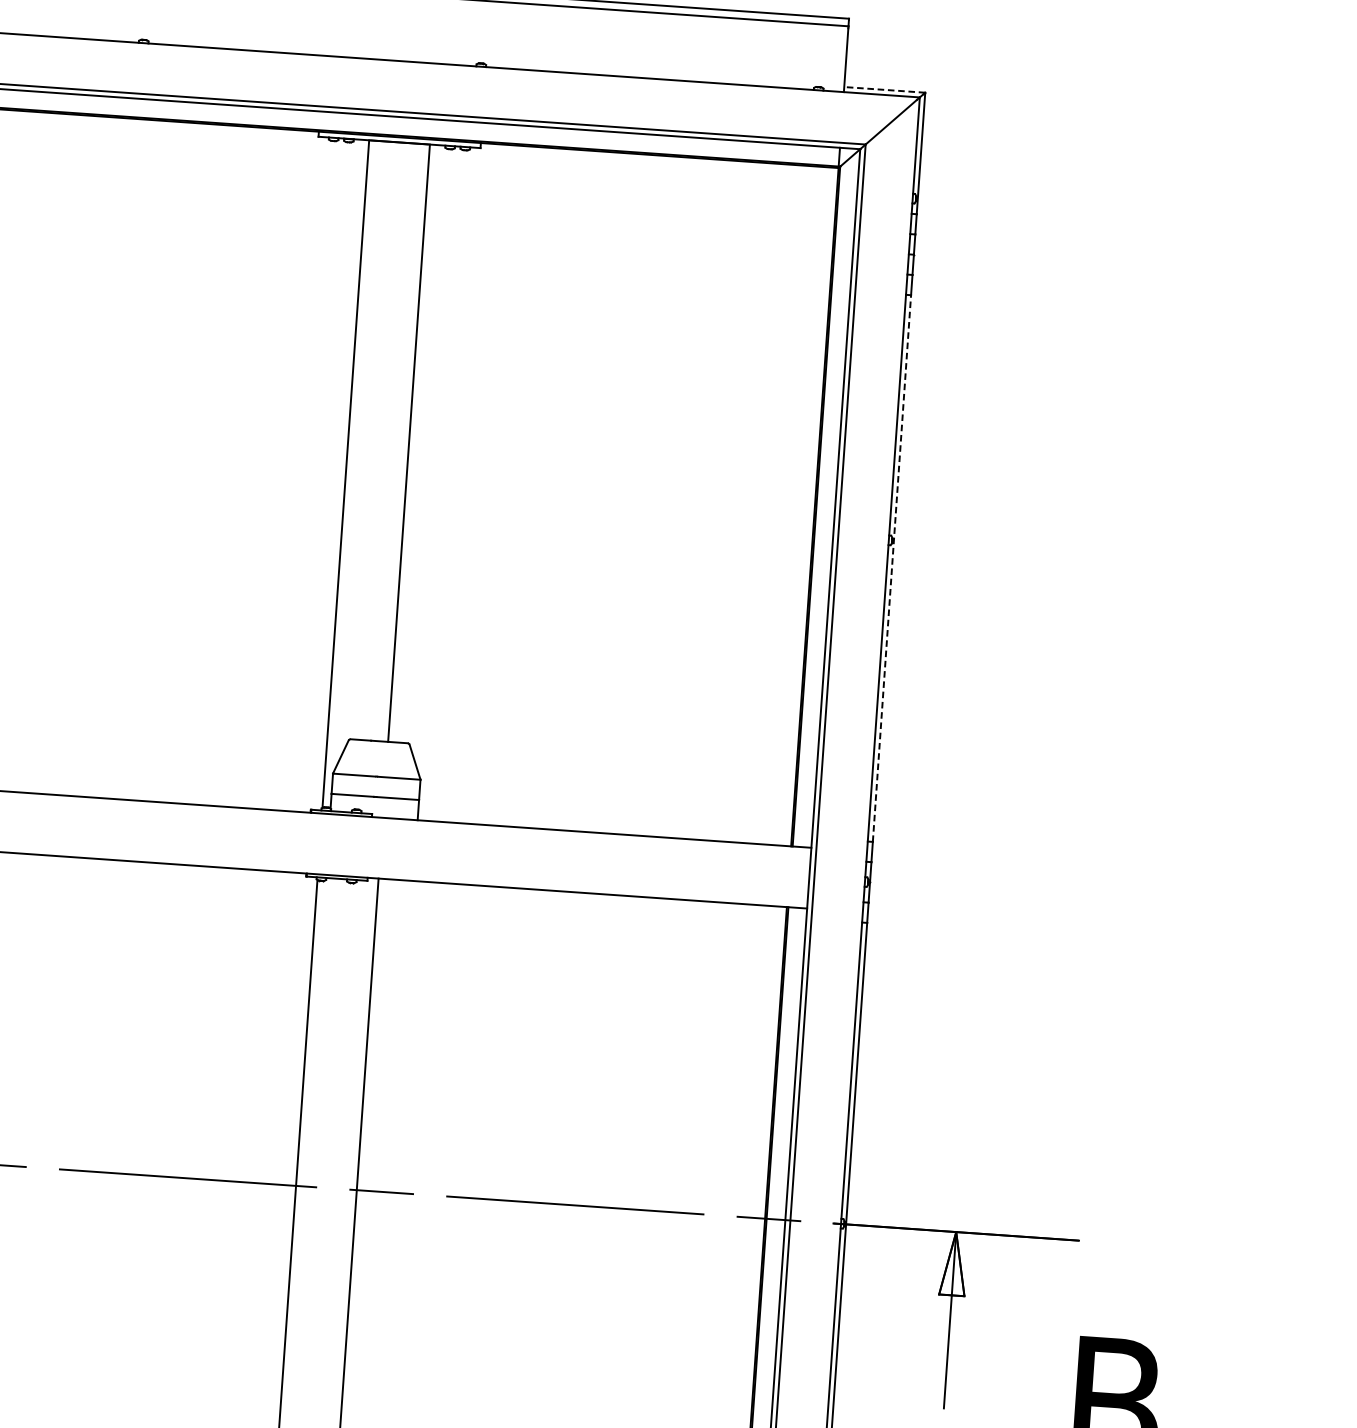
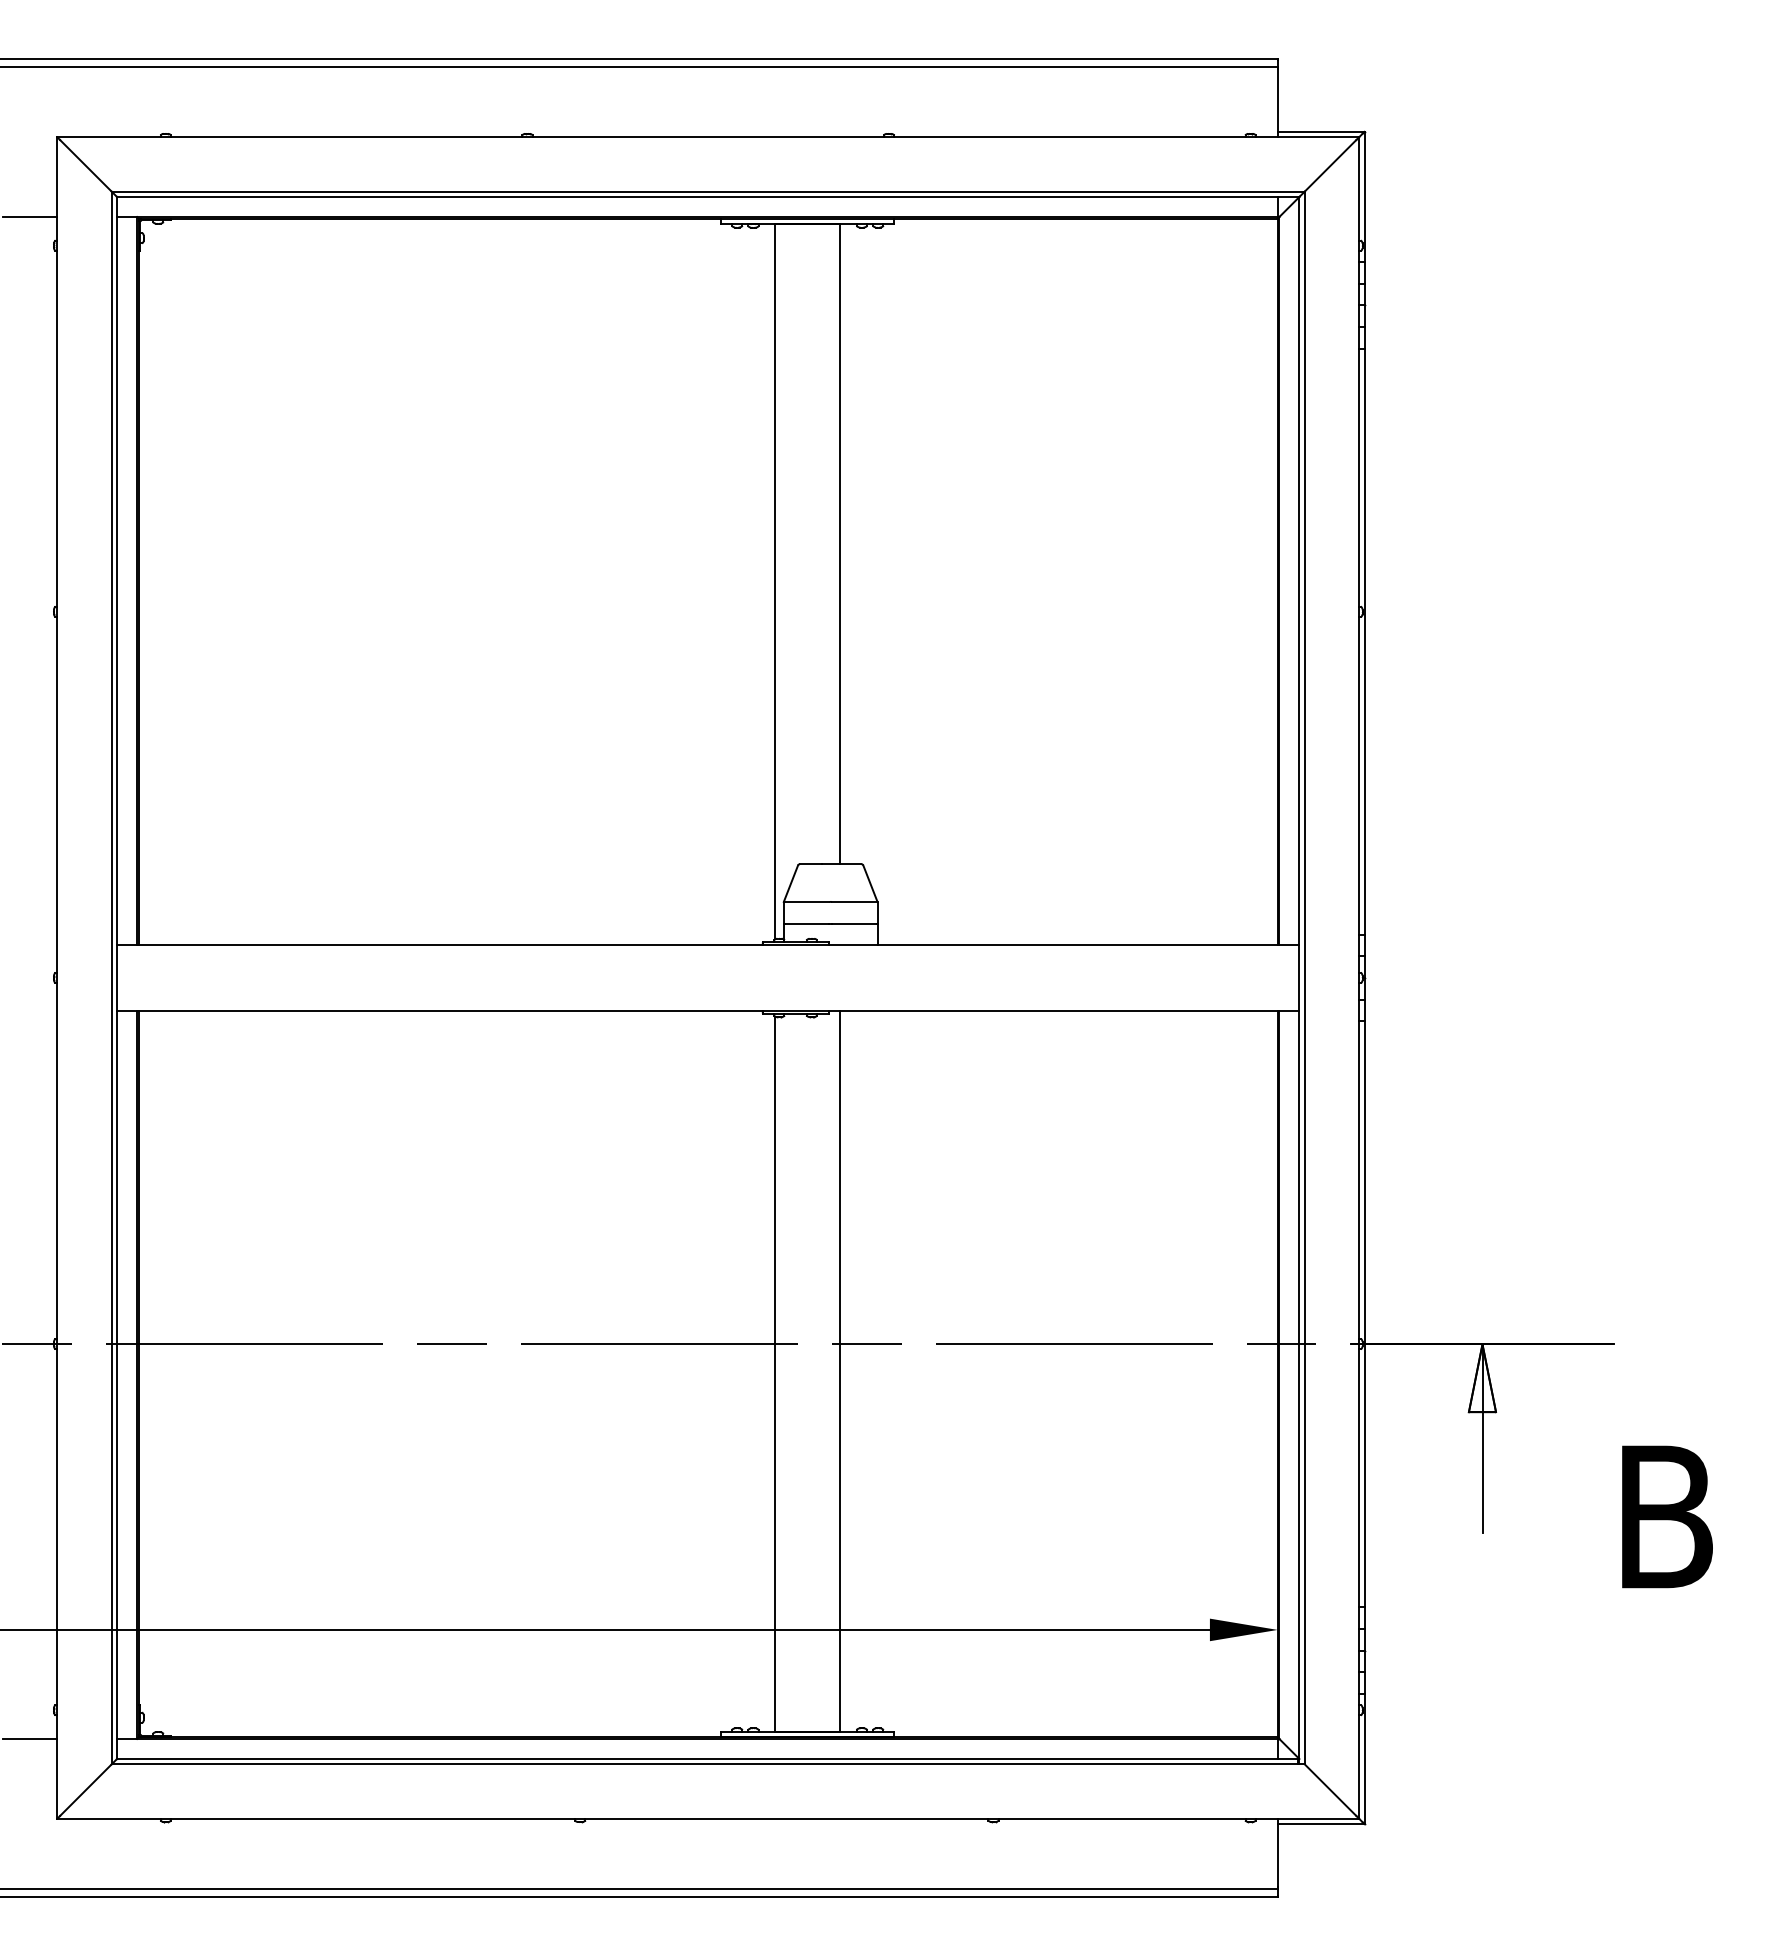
line: (884, 89) -> (1320, 131), dashed -> solid
line: (891, 568) -> (1364, 641), dashed -> solid

